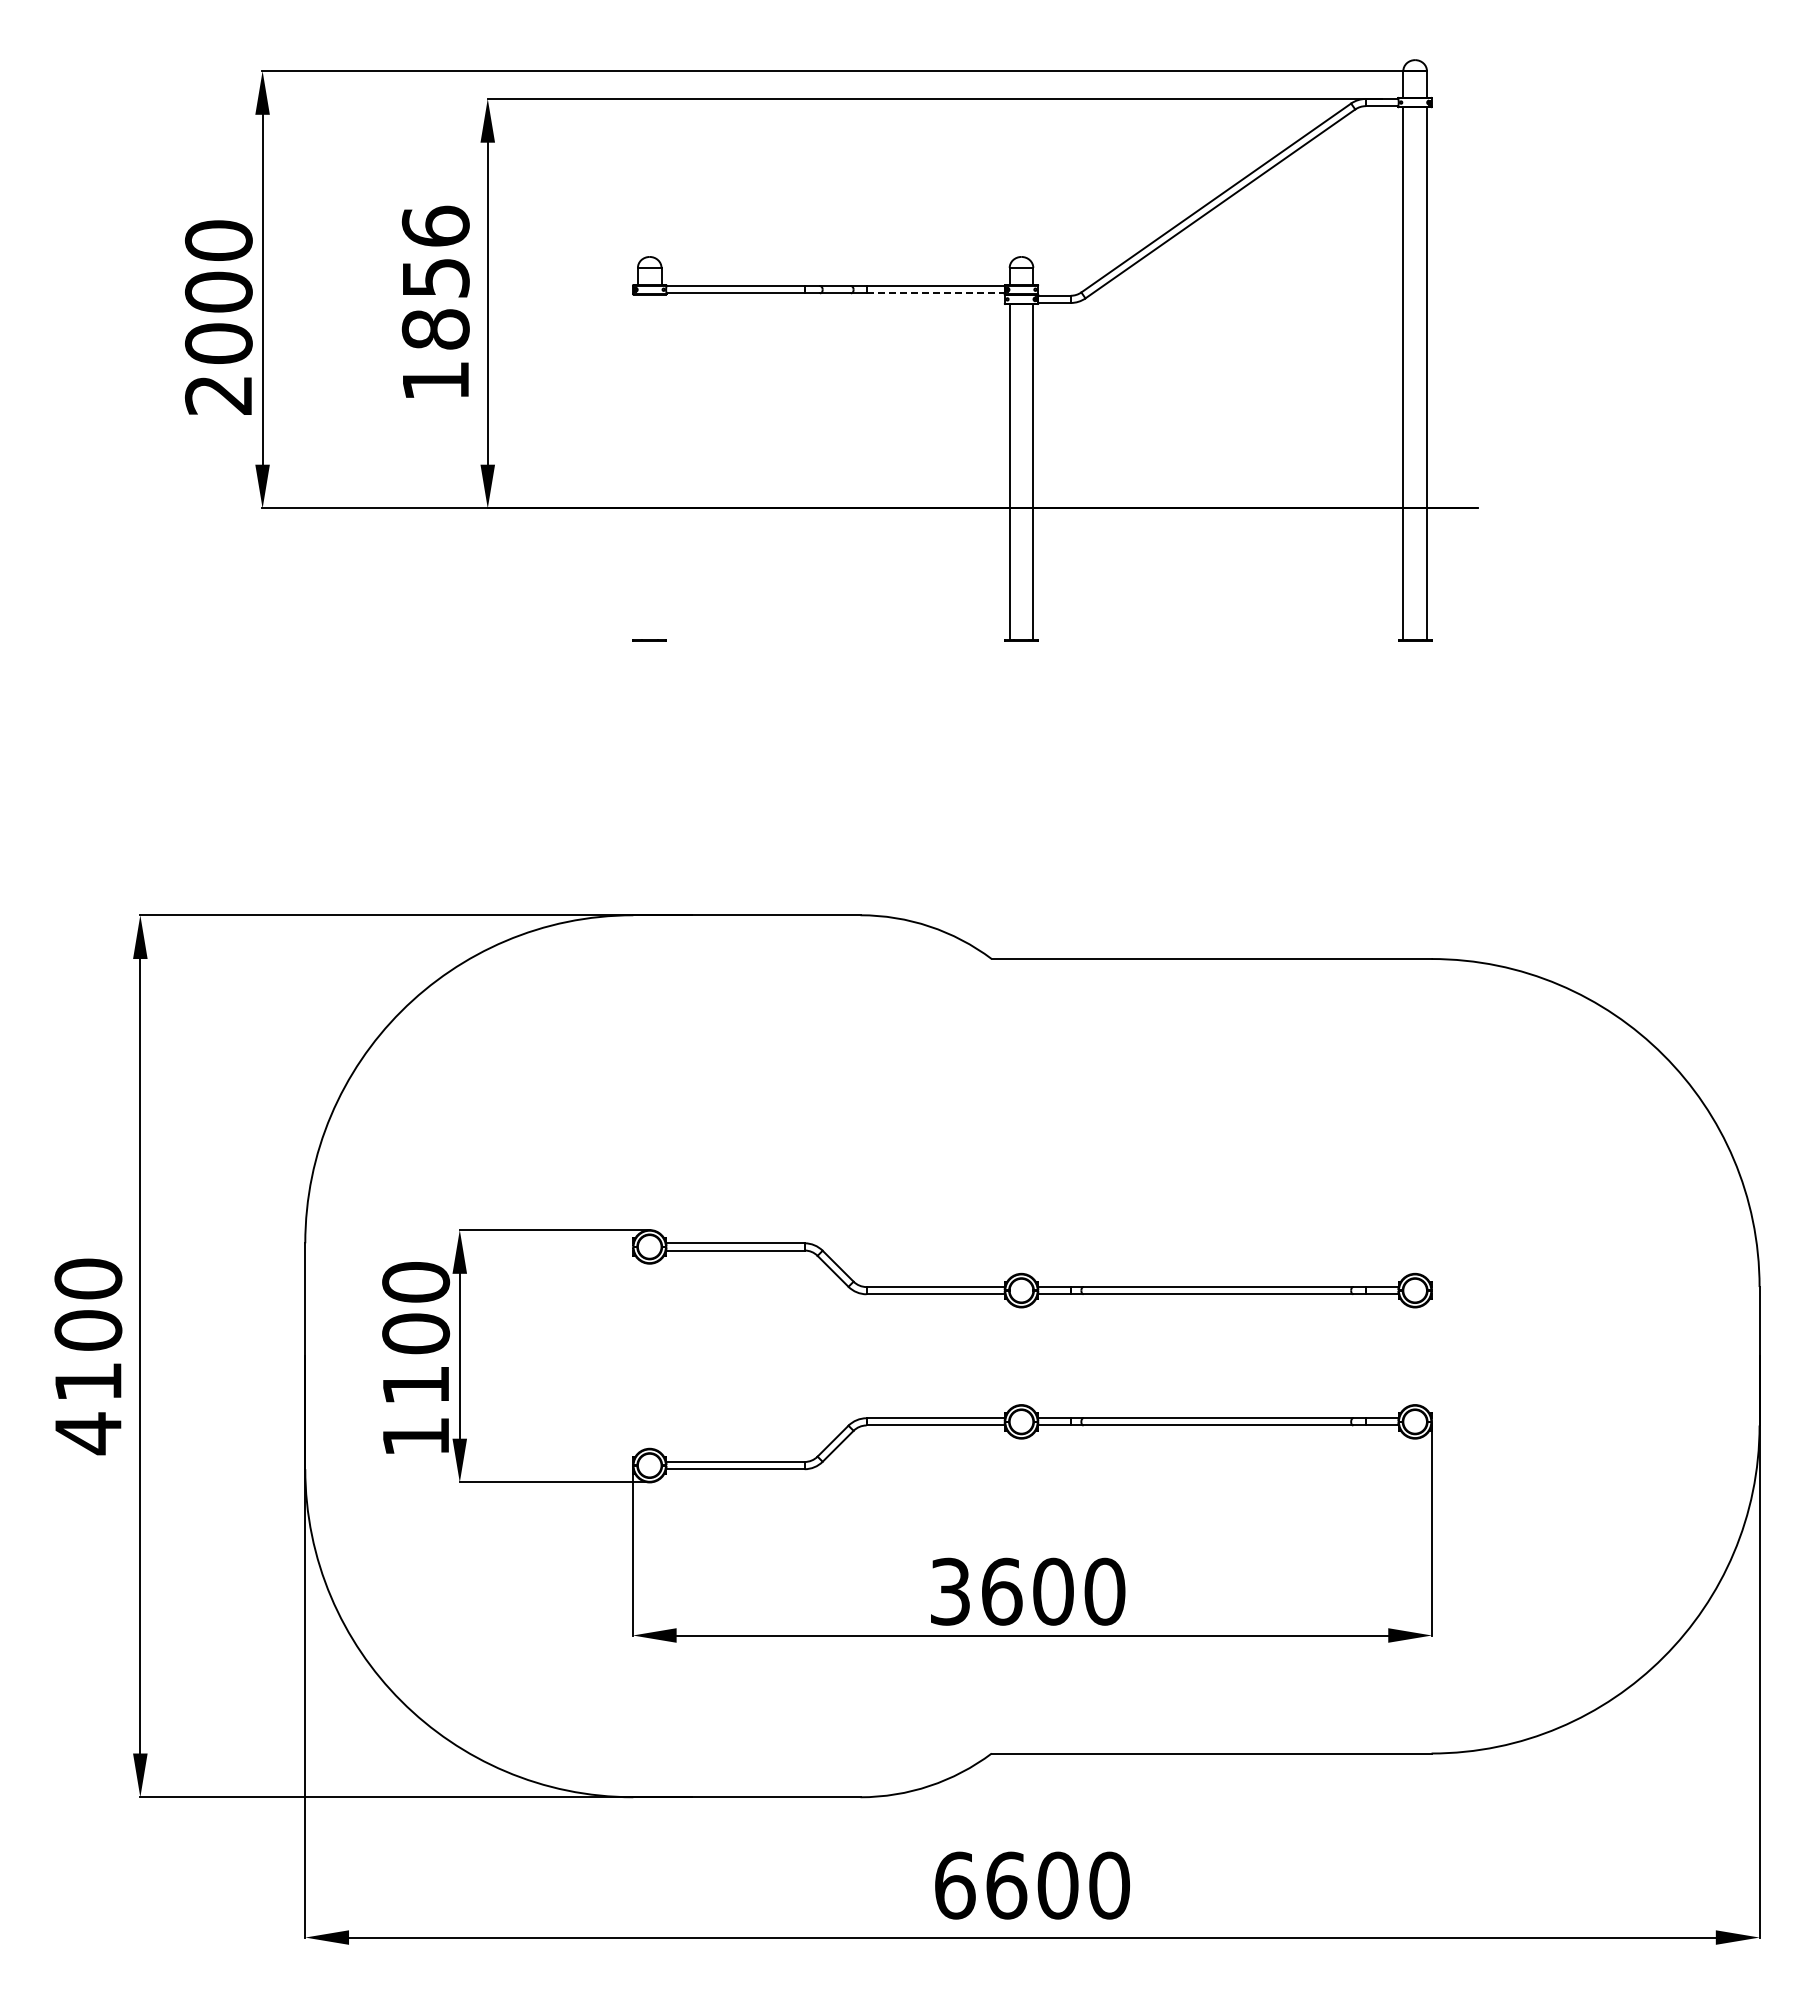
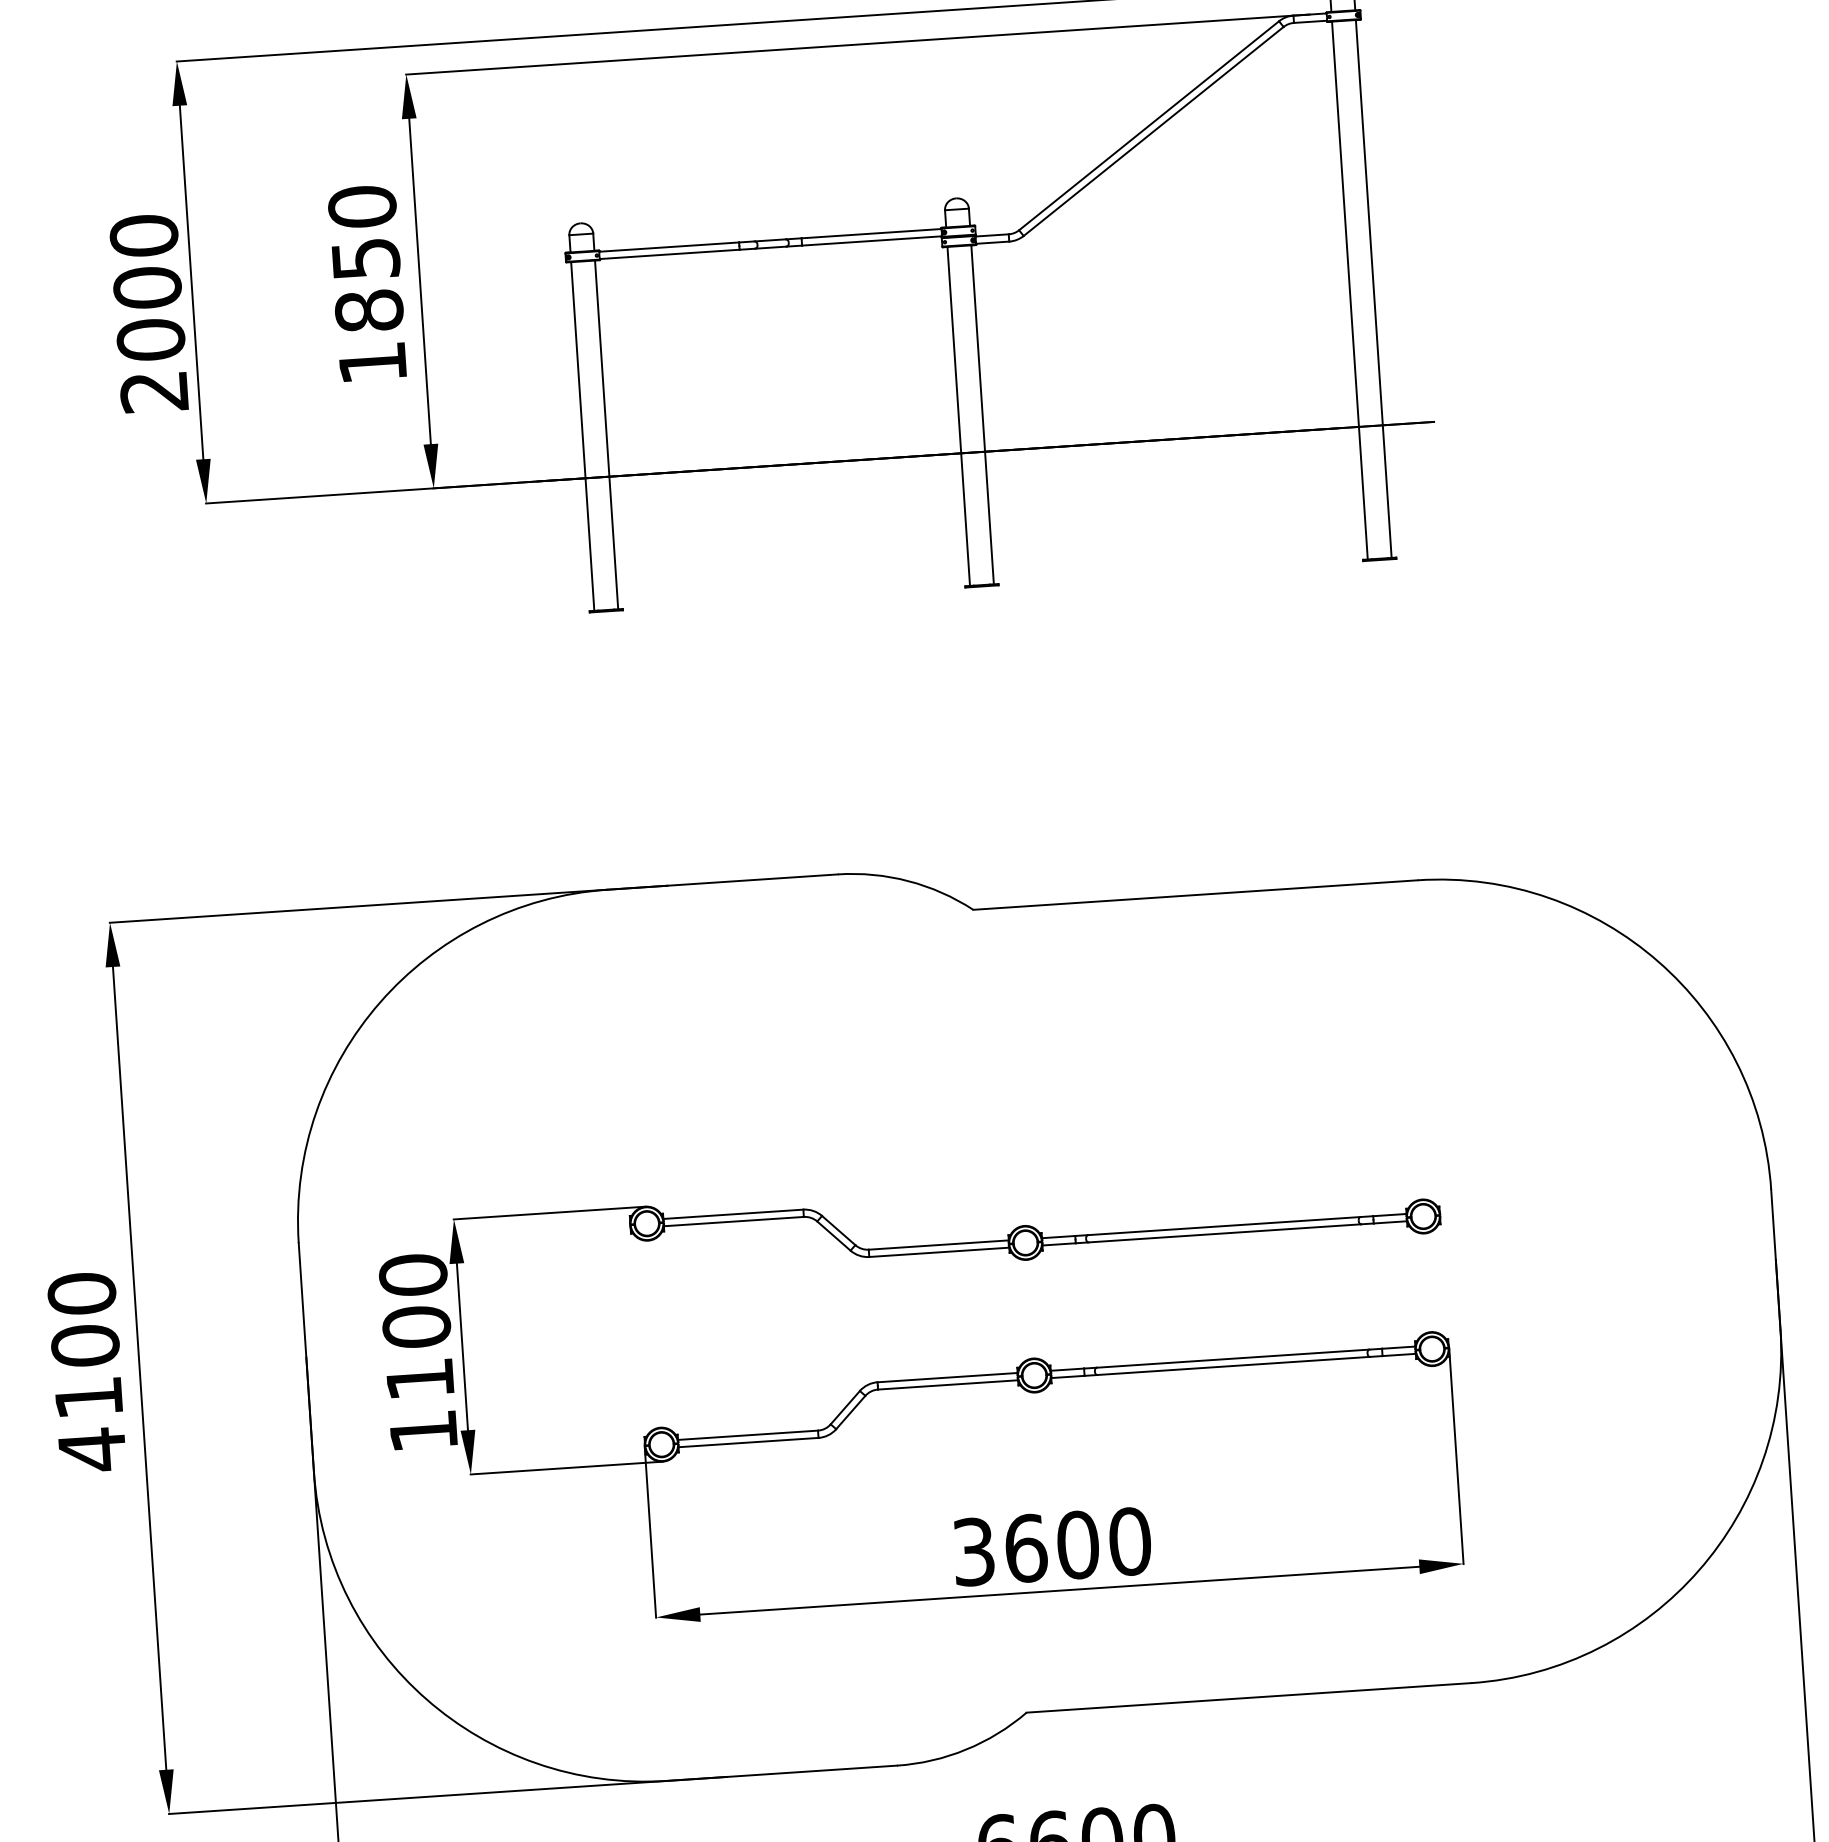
text: (435, 225) -> (361, 205), 1856 -> 1850
line: (936, 293) -> (872, 241), dashed -> solid
line: (637, 466) -> (582, 435), added
line: (661, 466) -> (606, 434), added

